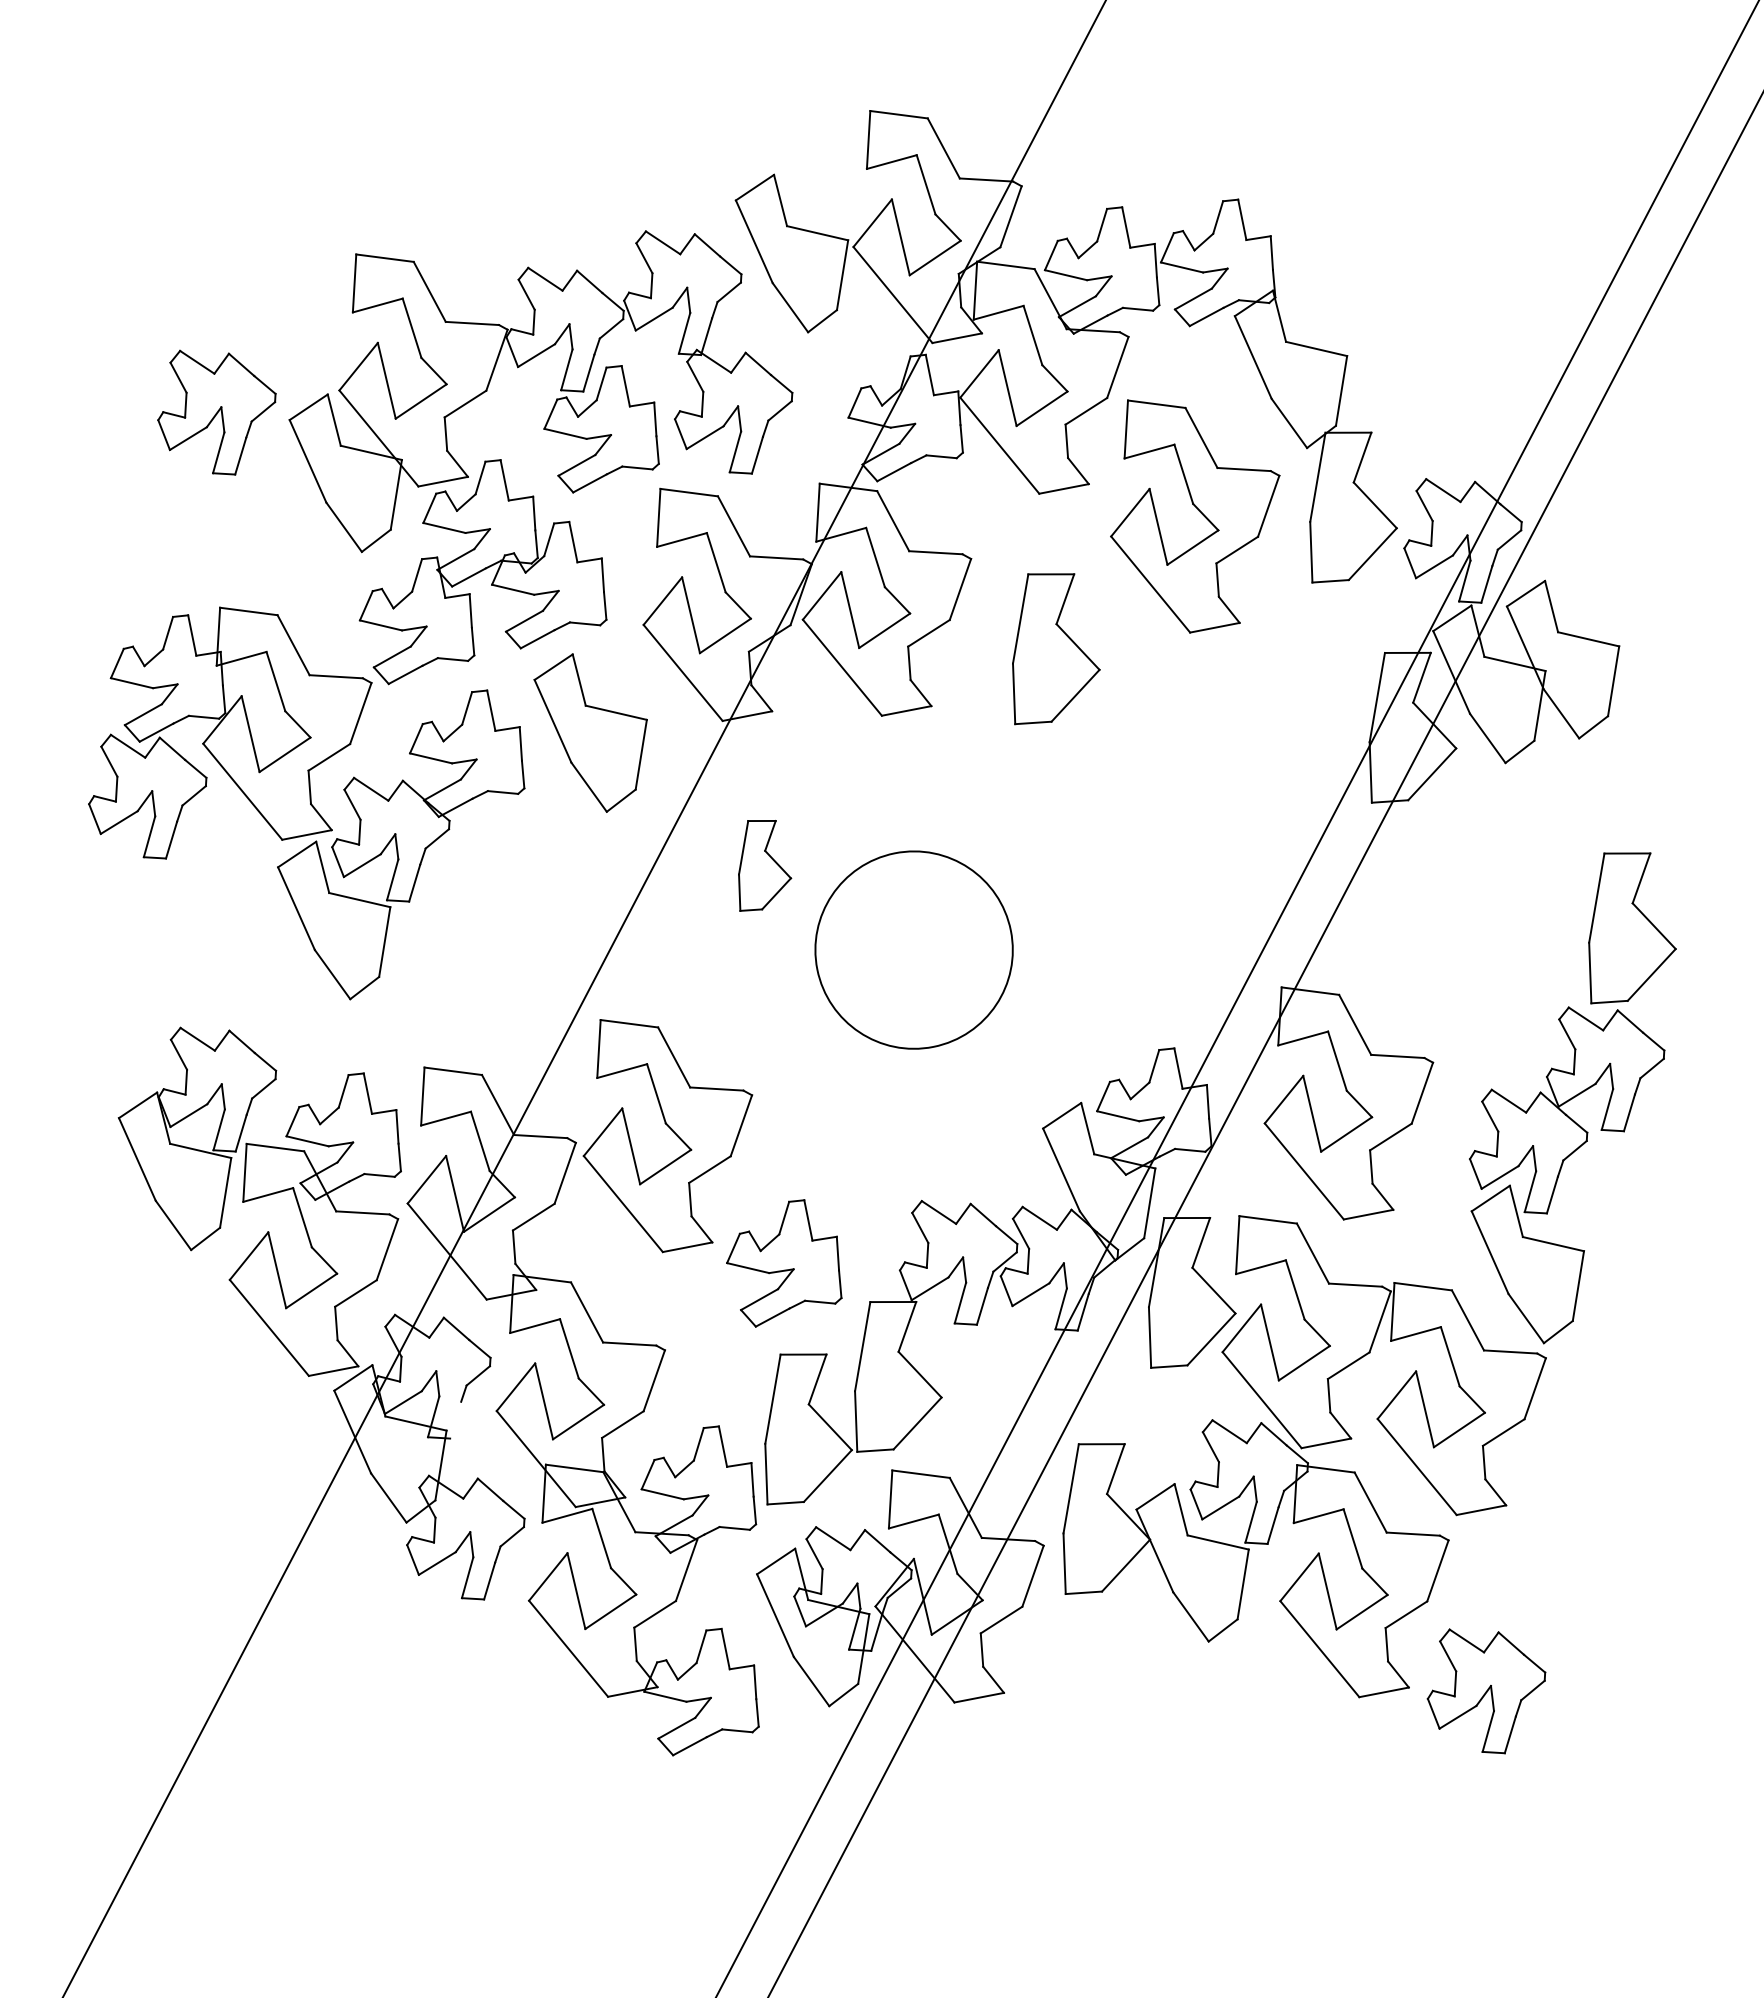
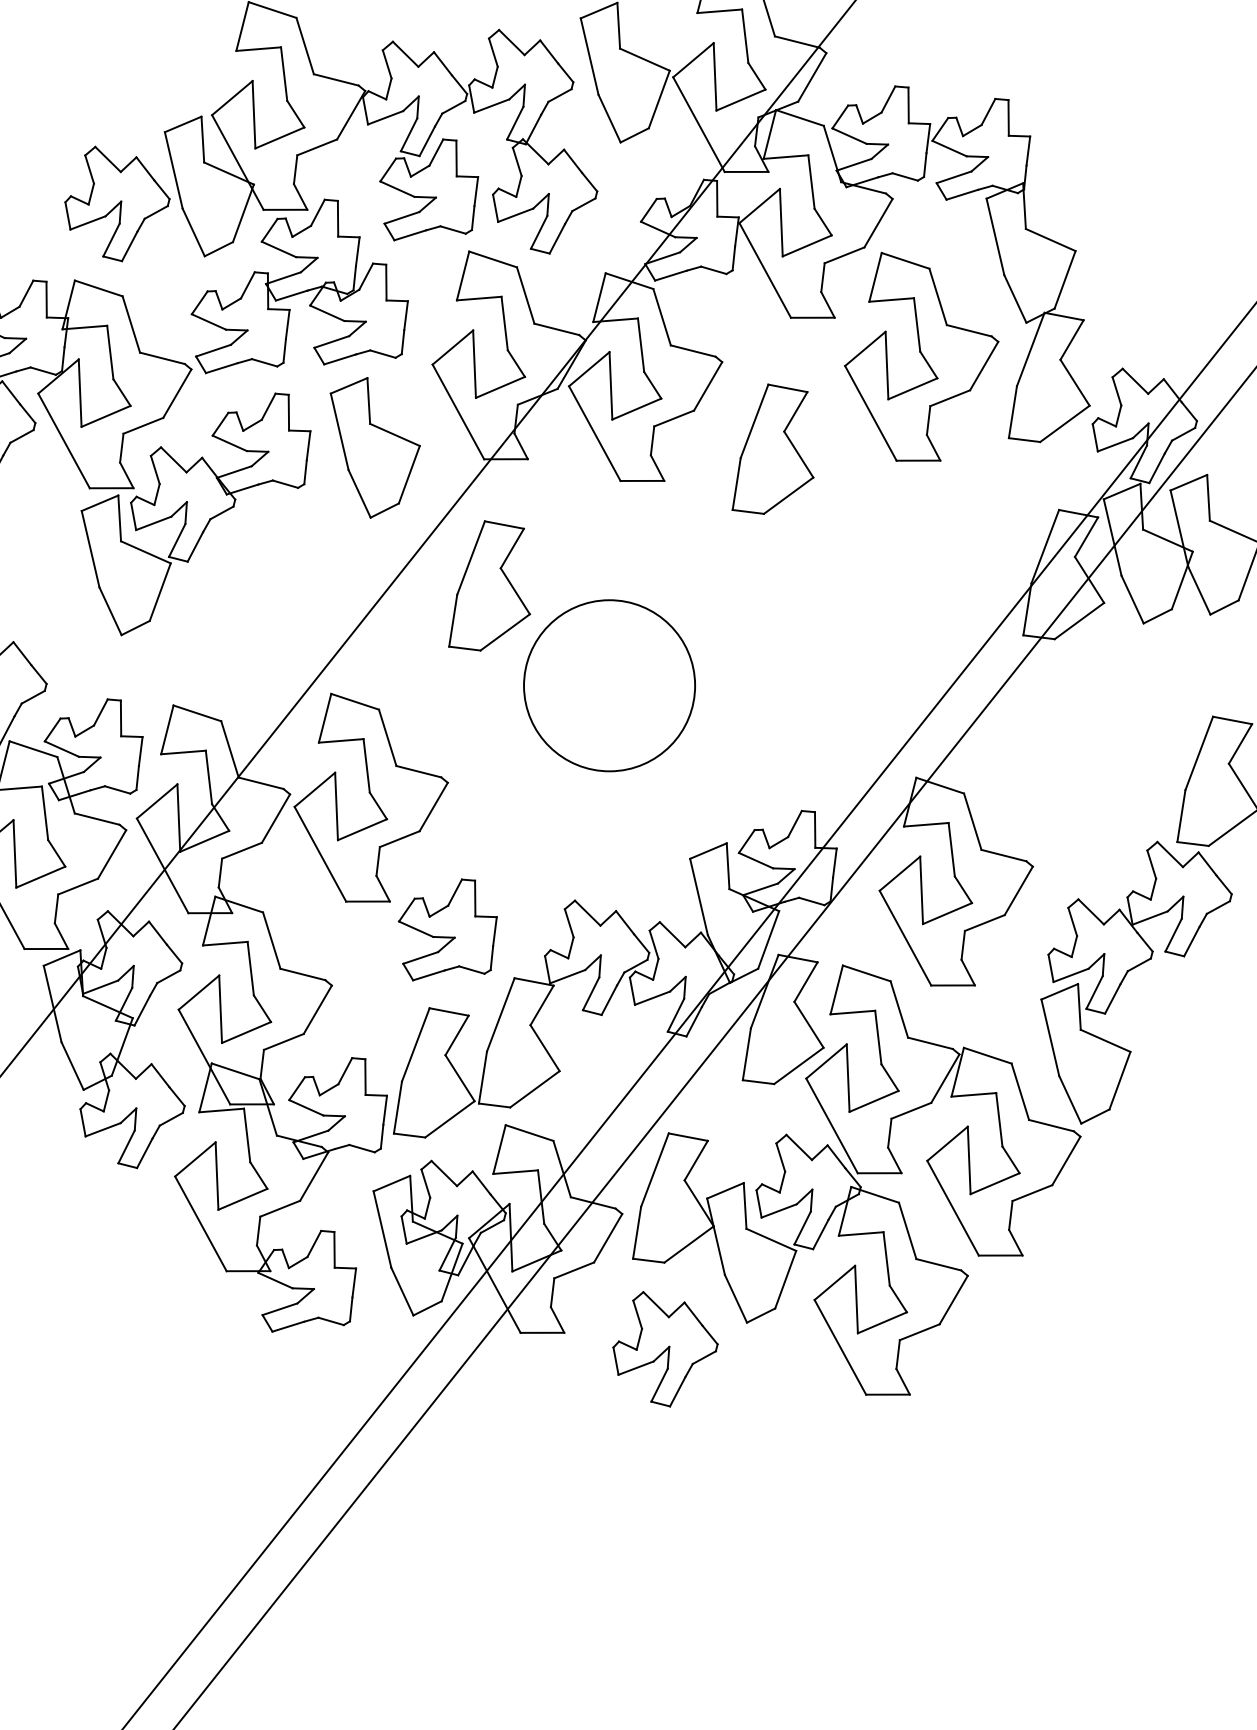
part: (216, 412) -> (116, 205), moved
part: (764, 865) -> (496, 589), size x1.67
line: (455, 1419) -> (142, 1010), added
part: (1486, 1691) -> (664, 1350), moved

